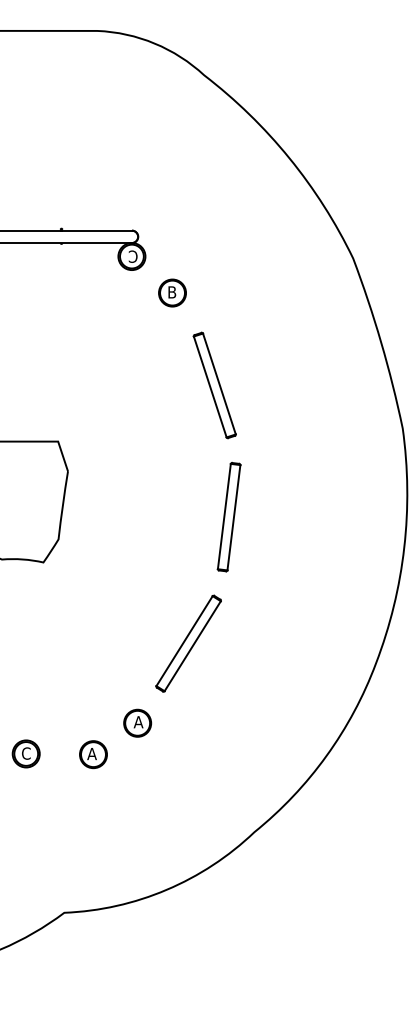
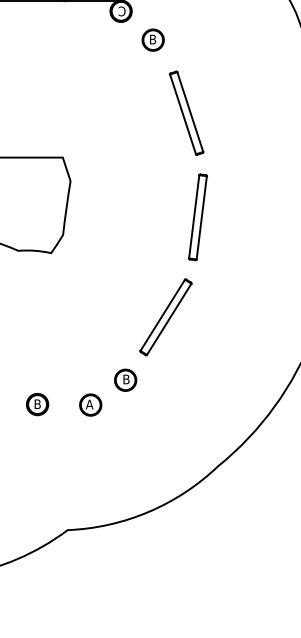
text: (138, 722) -> (126, 379), A -> B
text: (26, 753) -> (37, 404), C -> B

